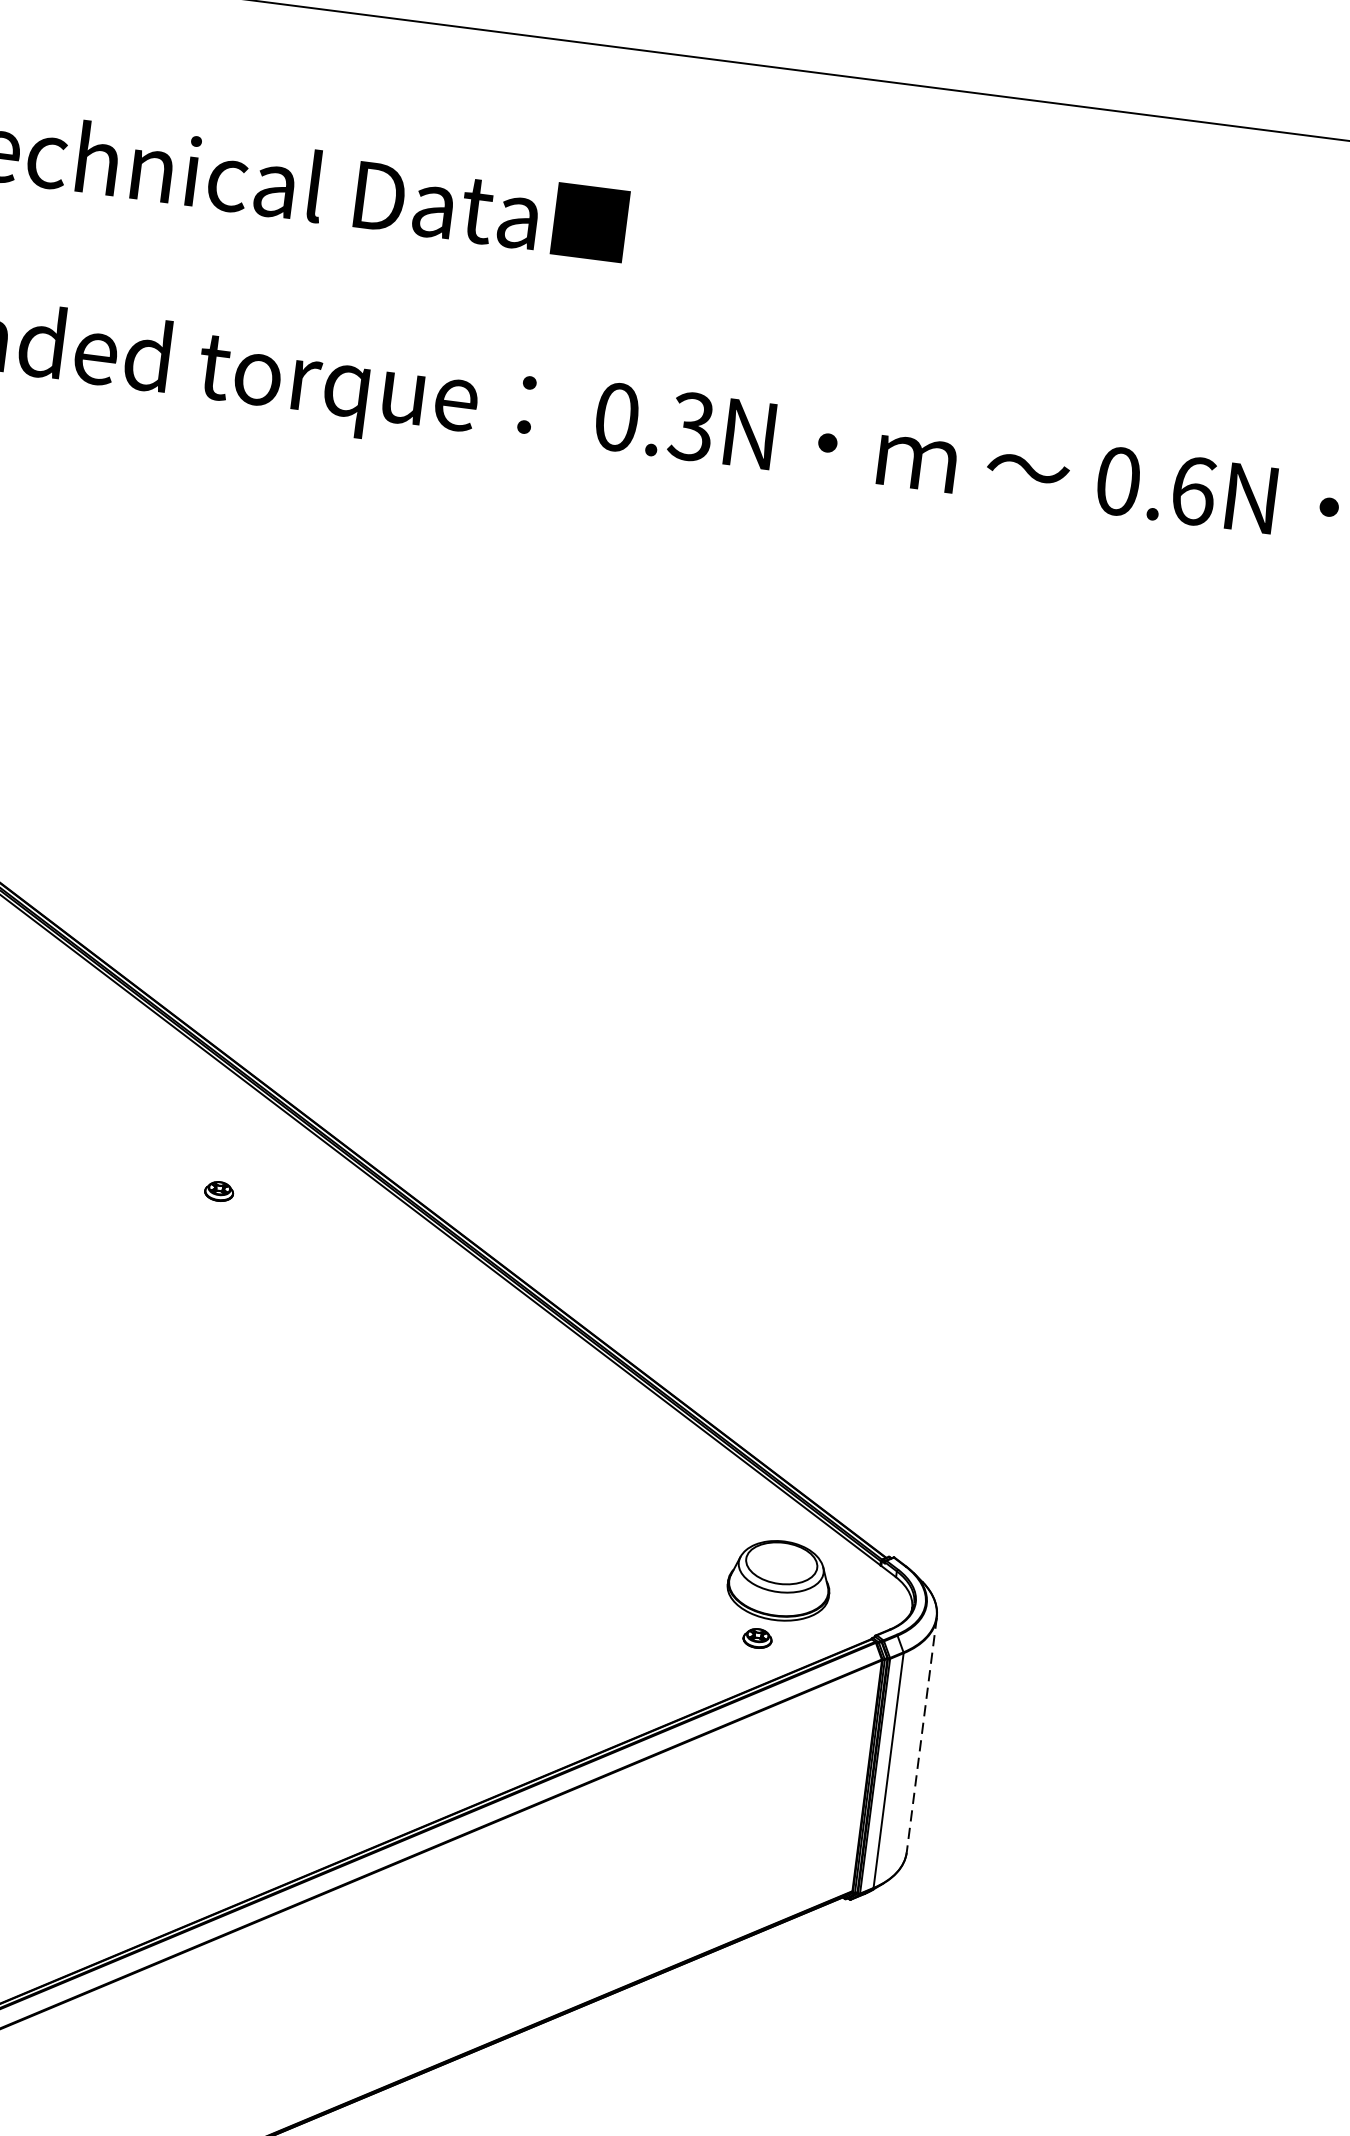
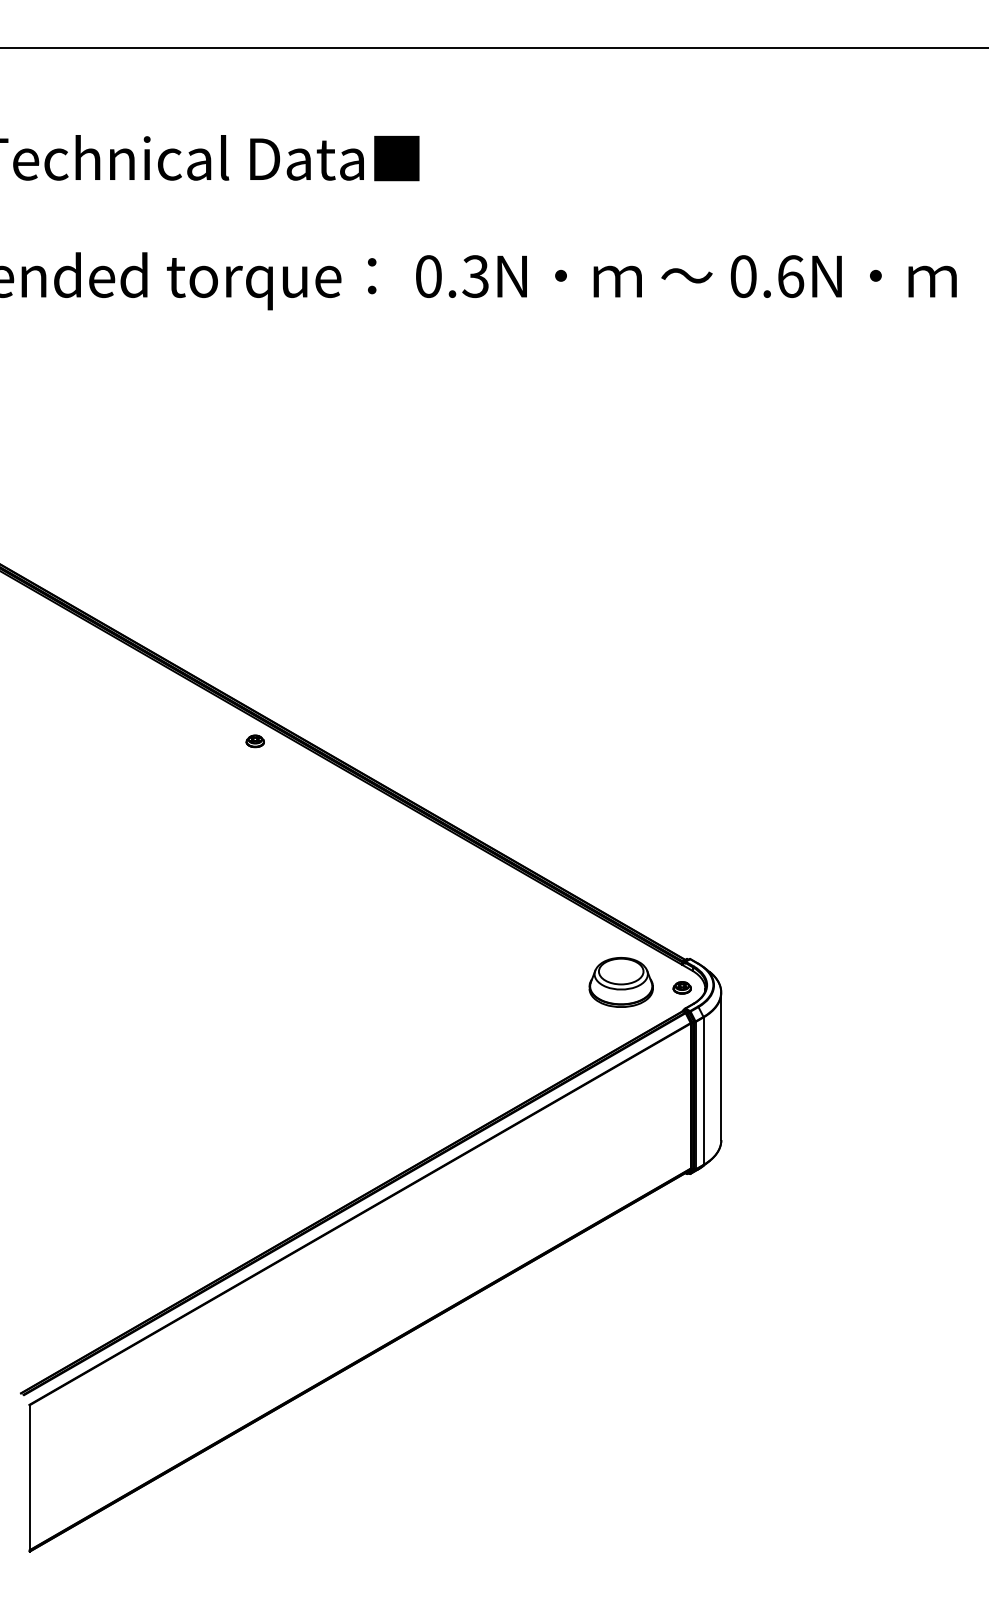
part: (217, 1191) -> (254, 741), moved
part: (756, 1637) -> (681, 987), moved
line: (922, 1735) -> (721, 1066), dashed -> solid

